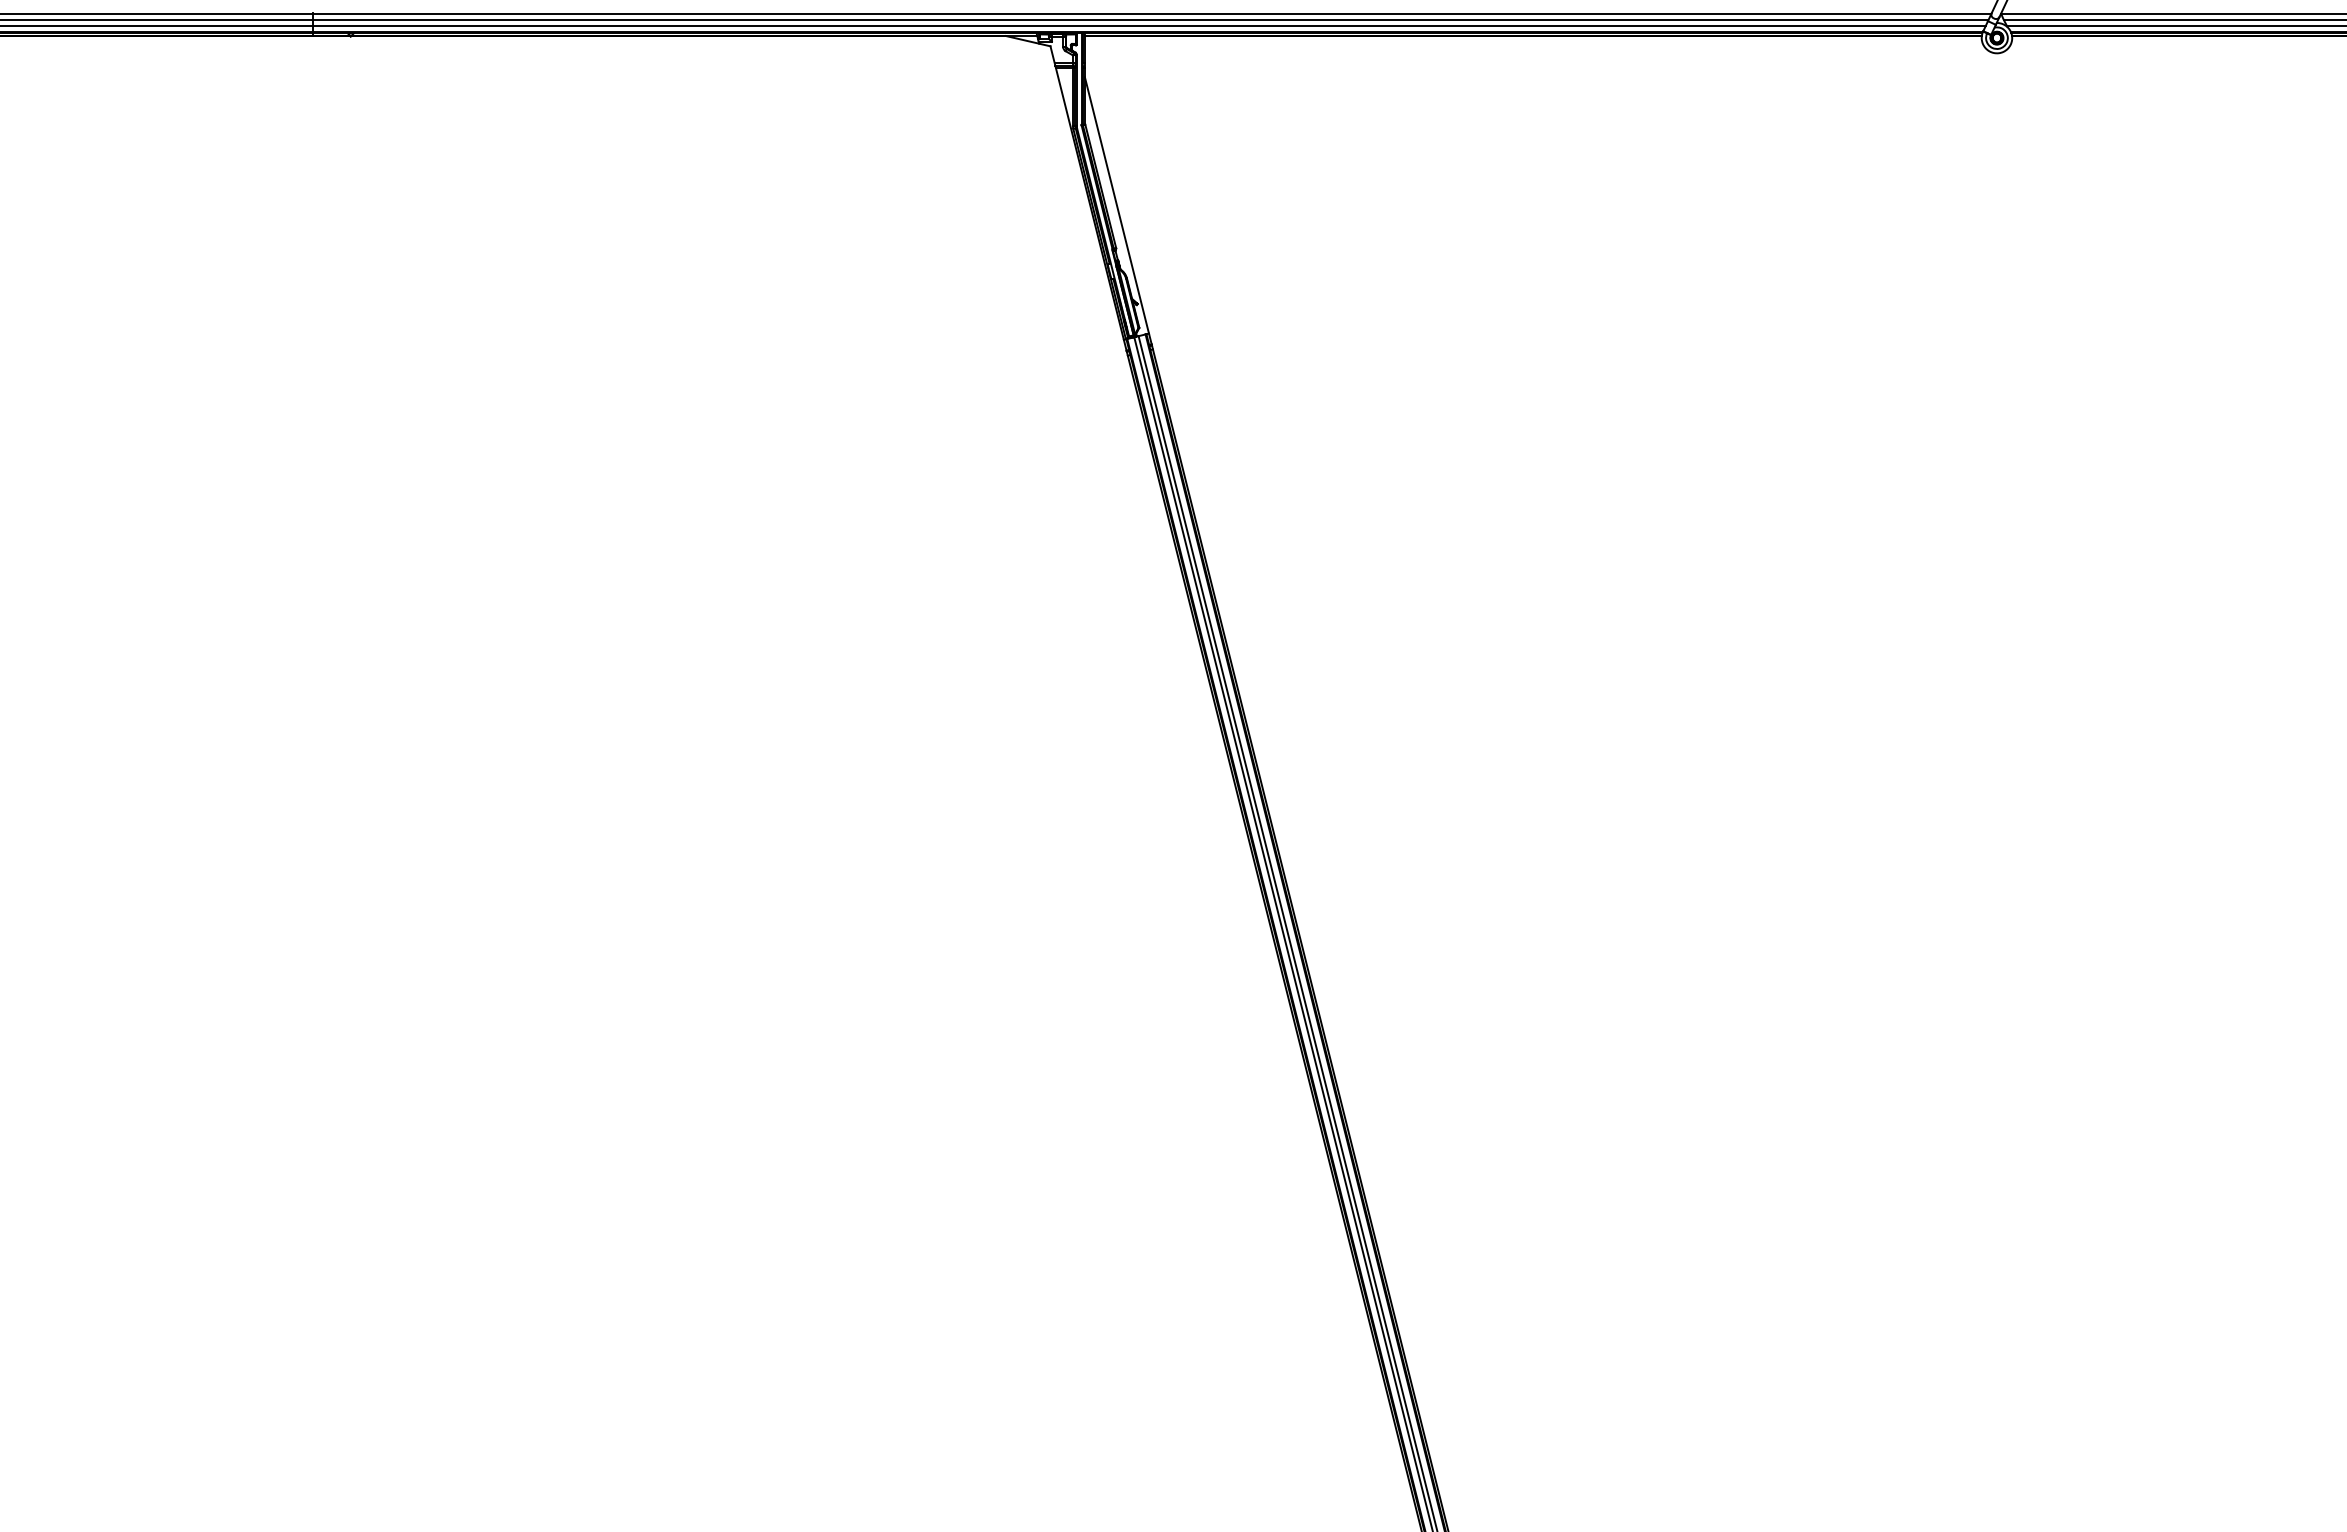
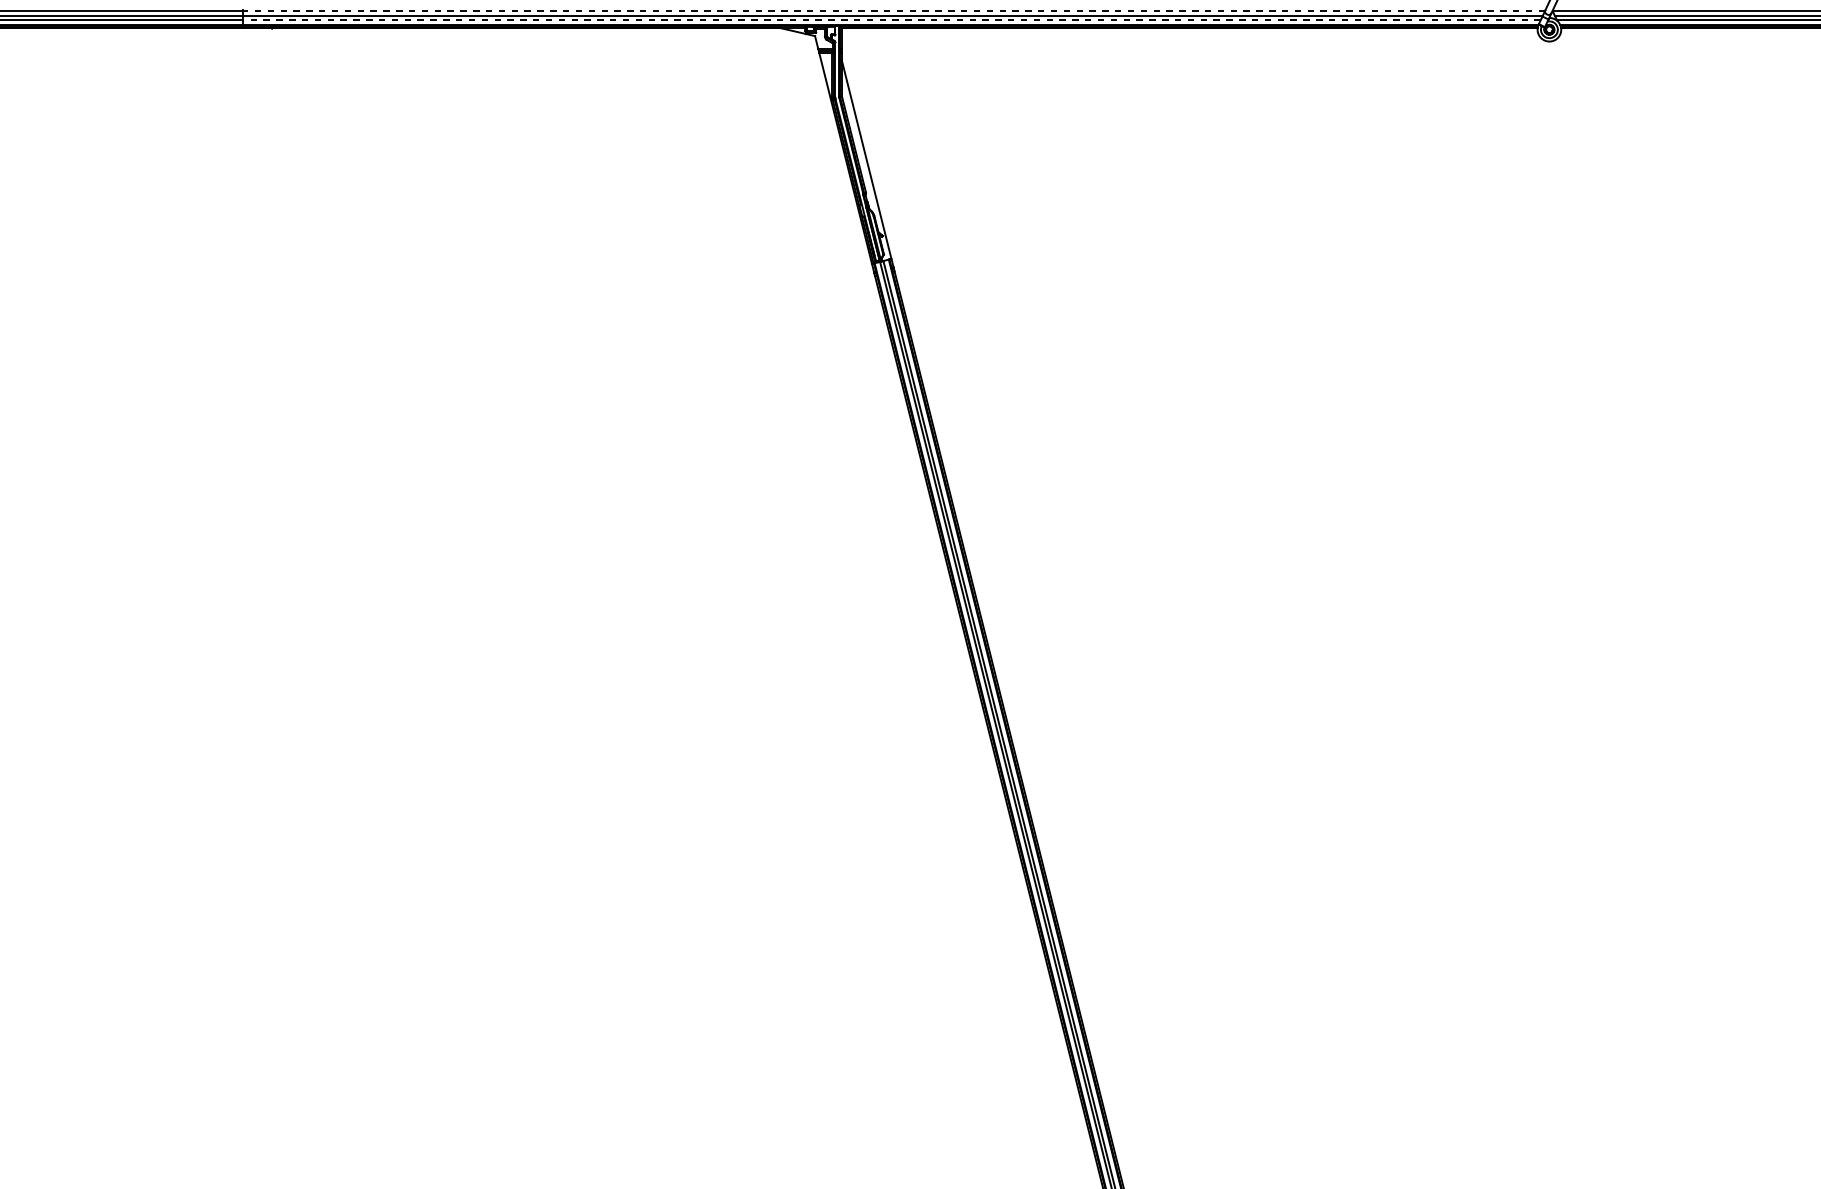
line: (1152, 13) -> (894, 10), solid -> dashed
line: (1149, 25) -> (891, 19), solid -> dashed

